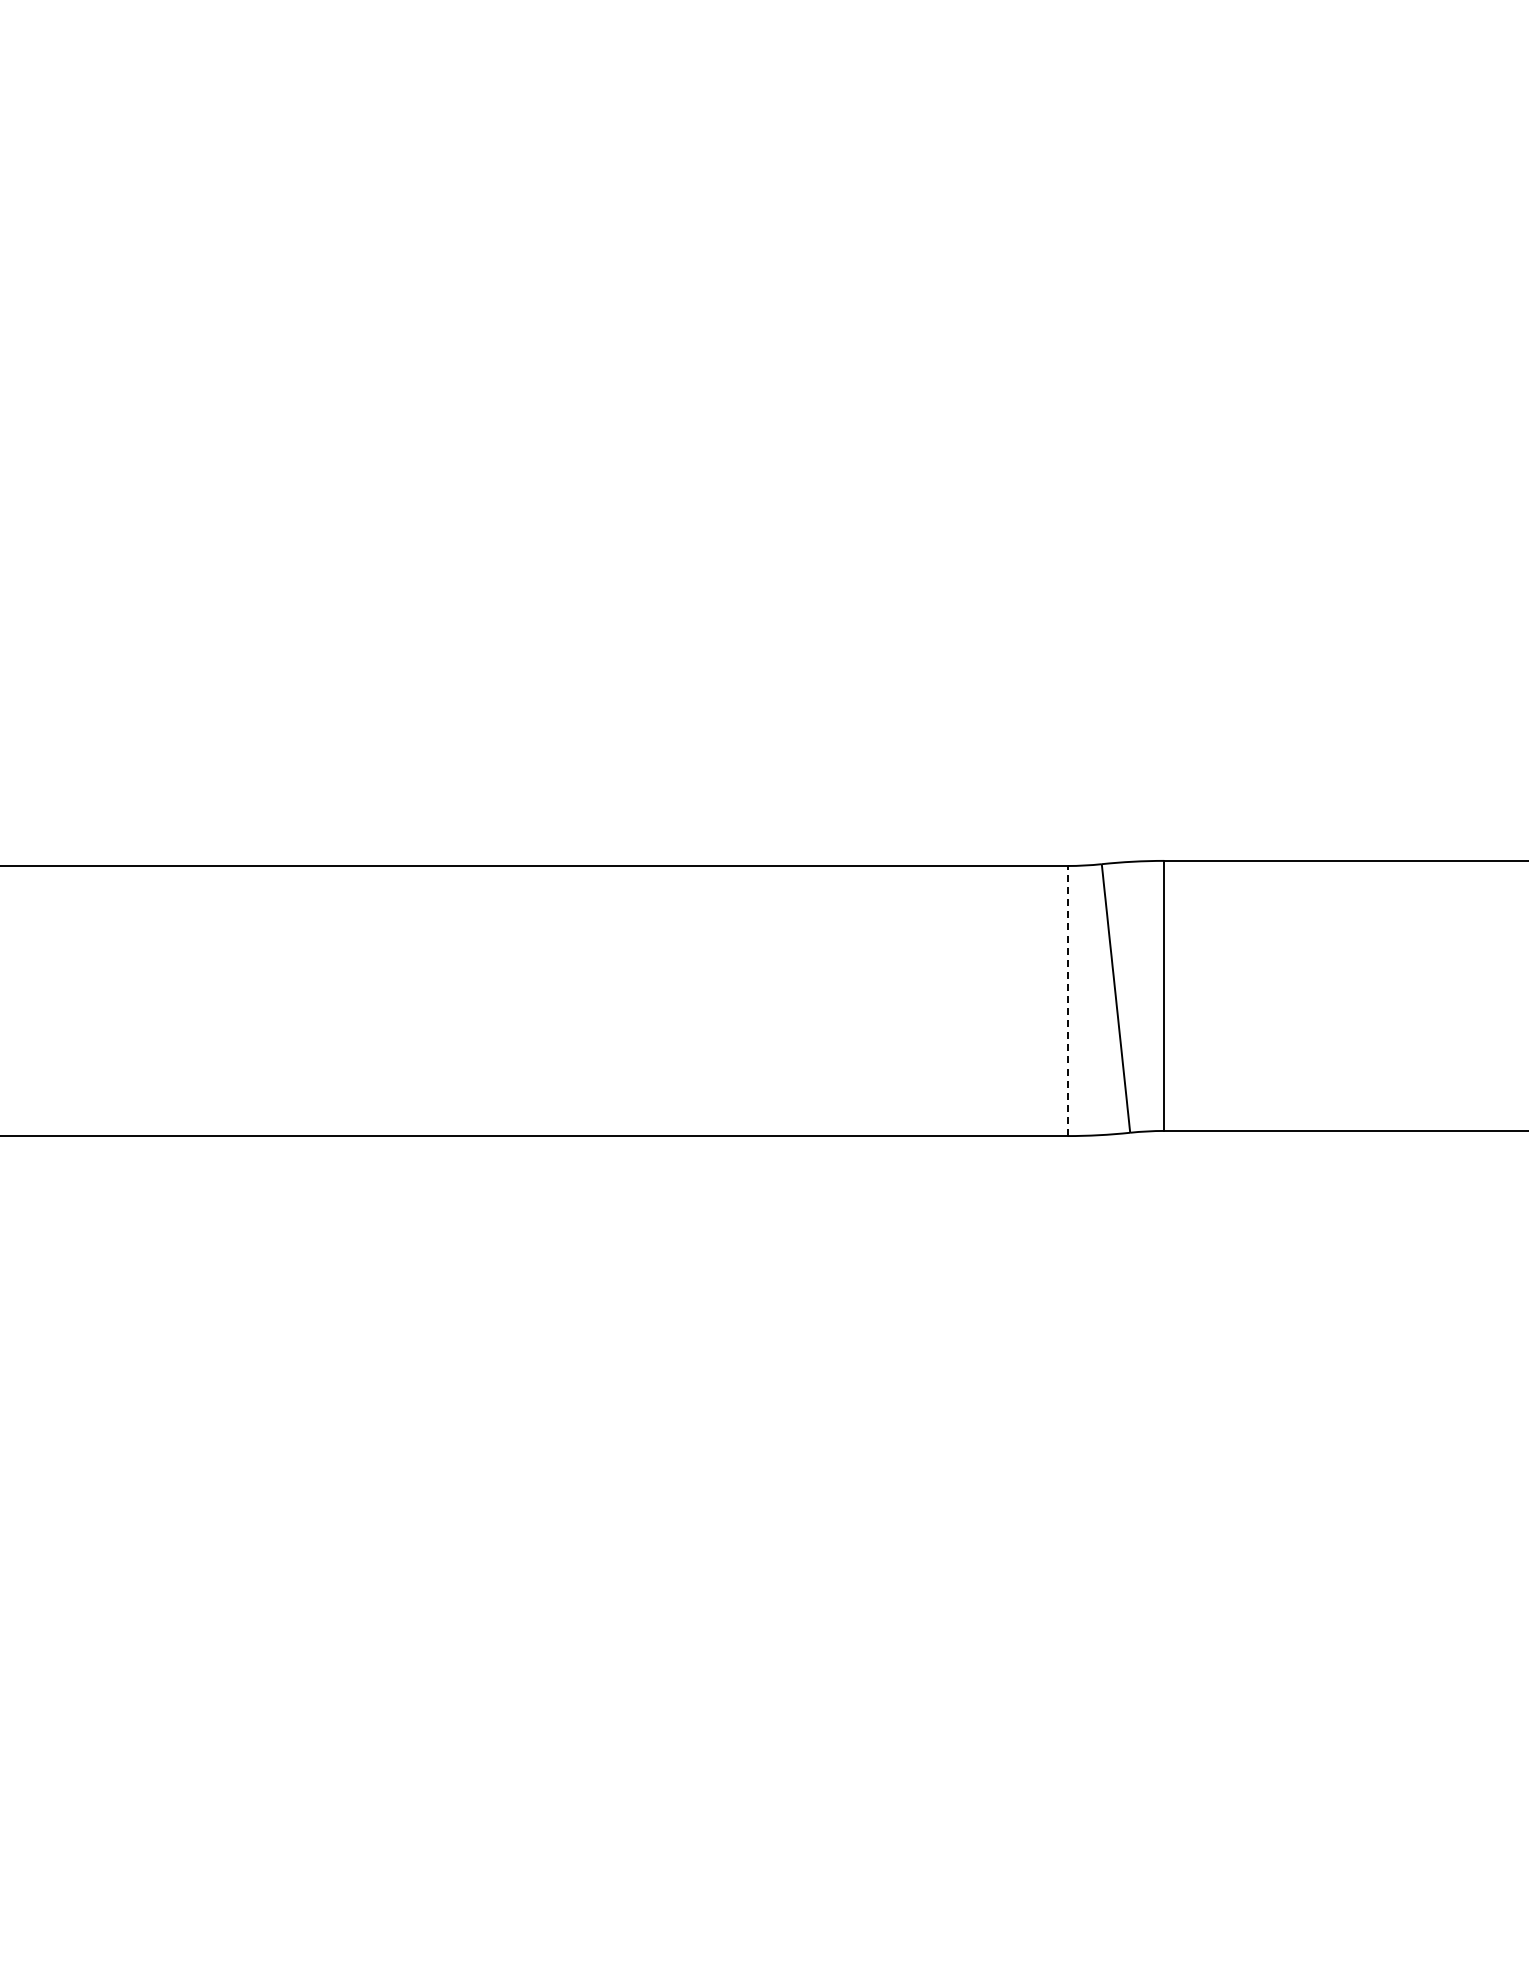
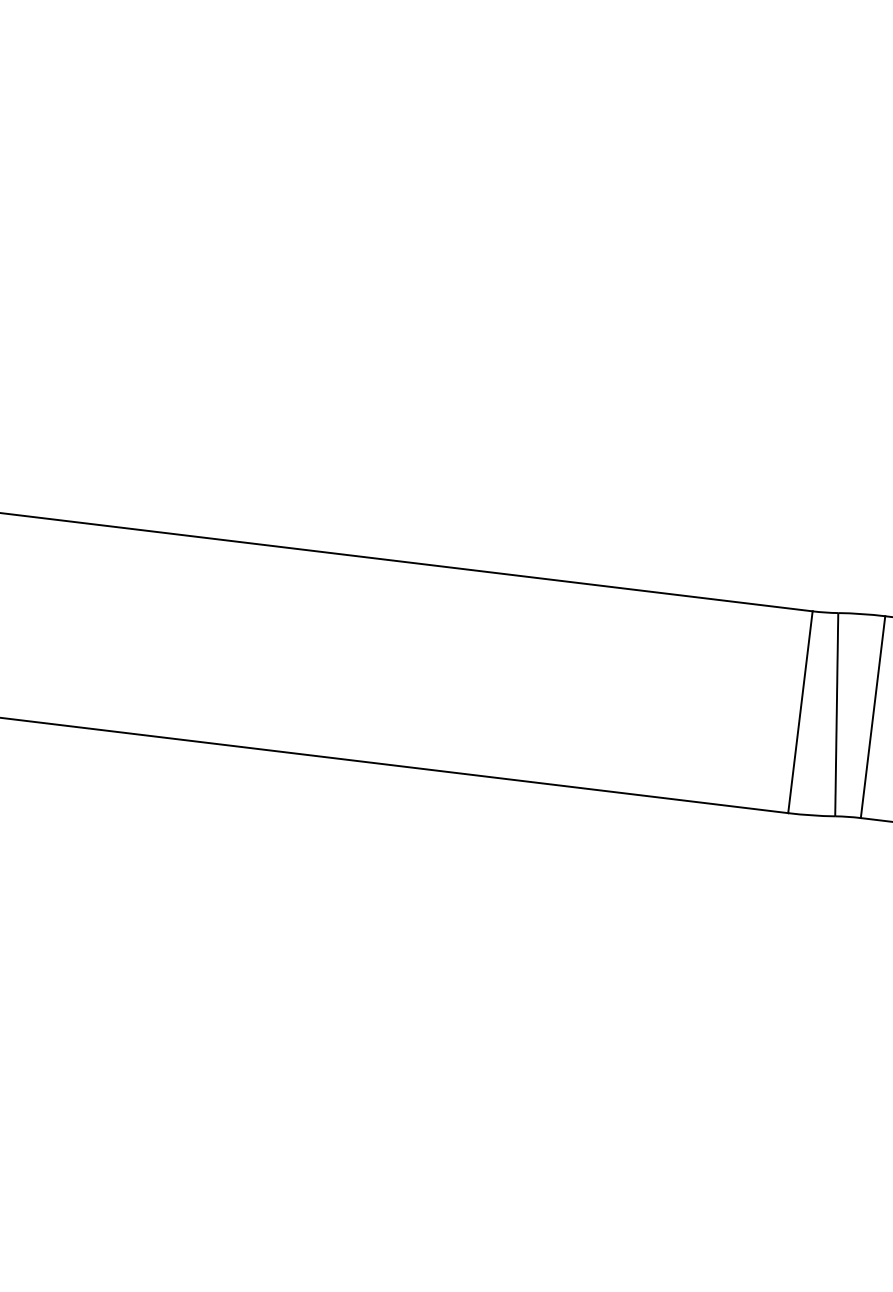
line: (1067, 1000) -> (800, 711), dashed -> solid

